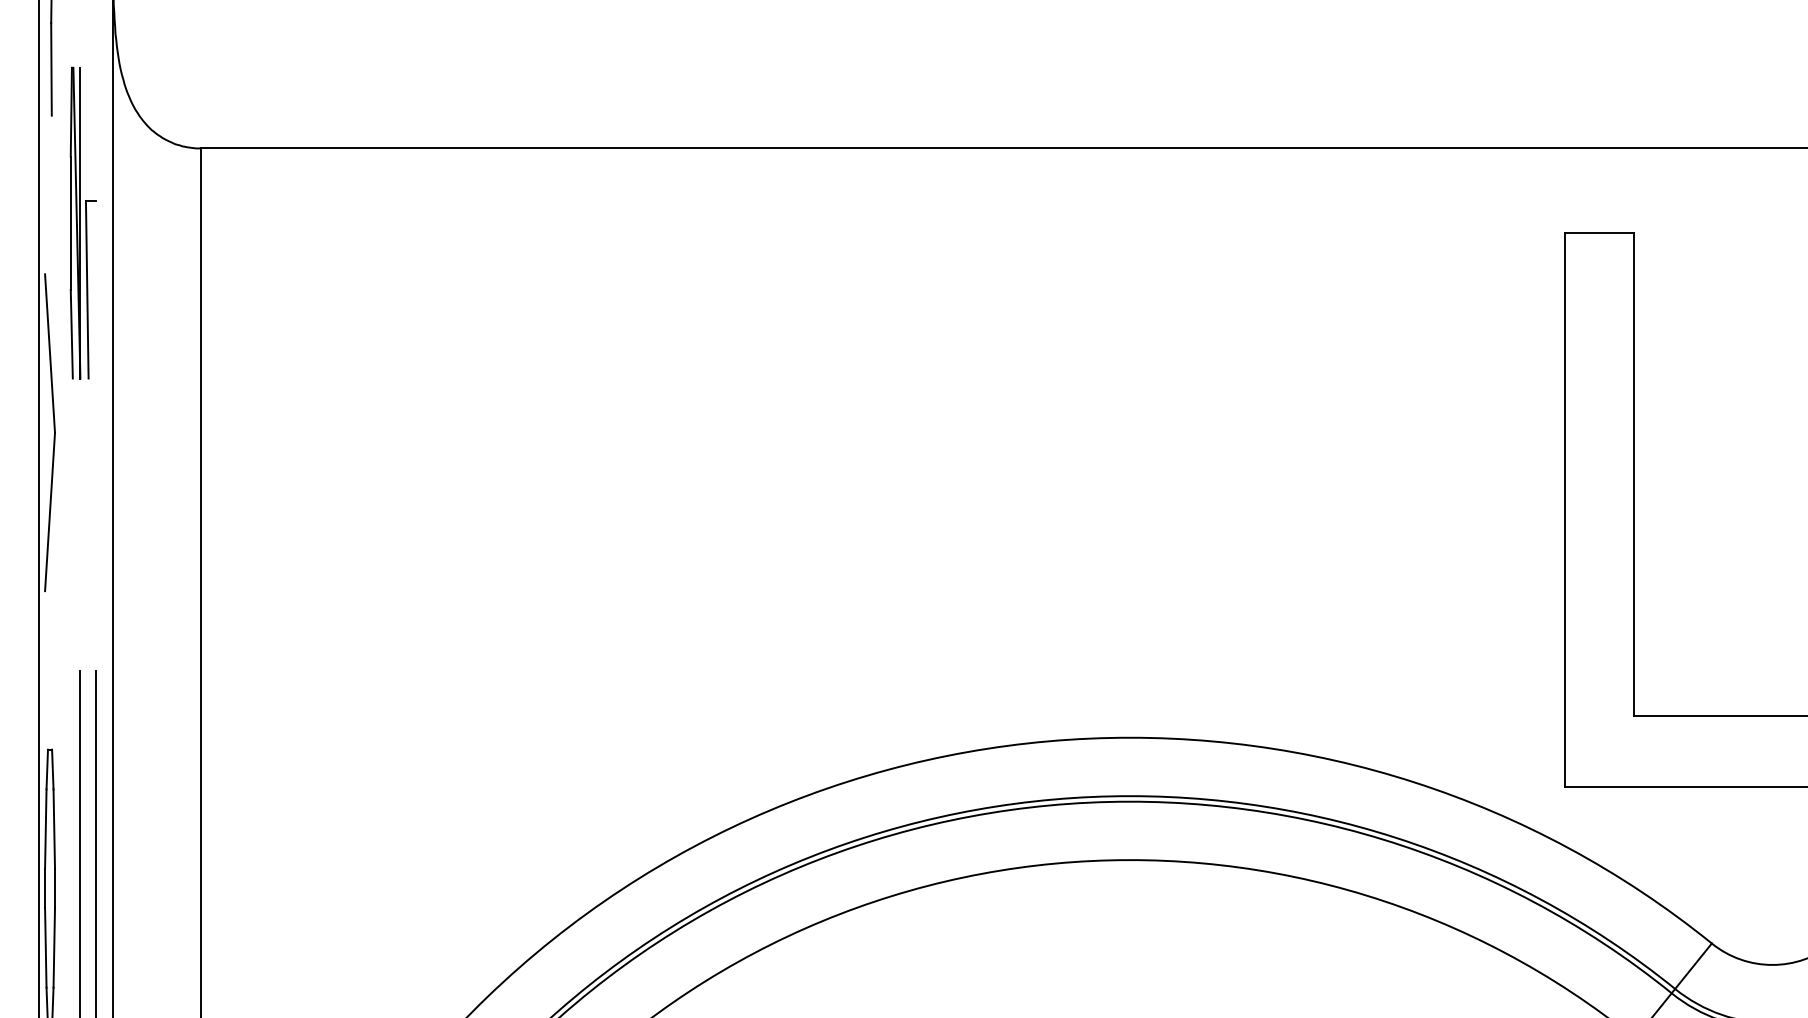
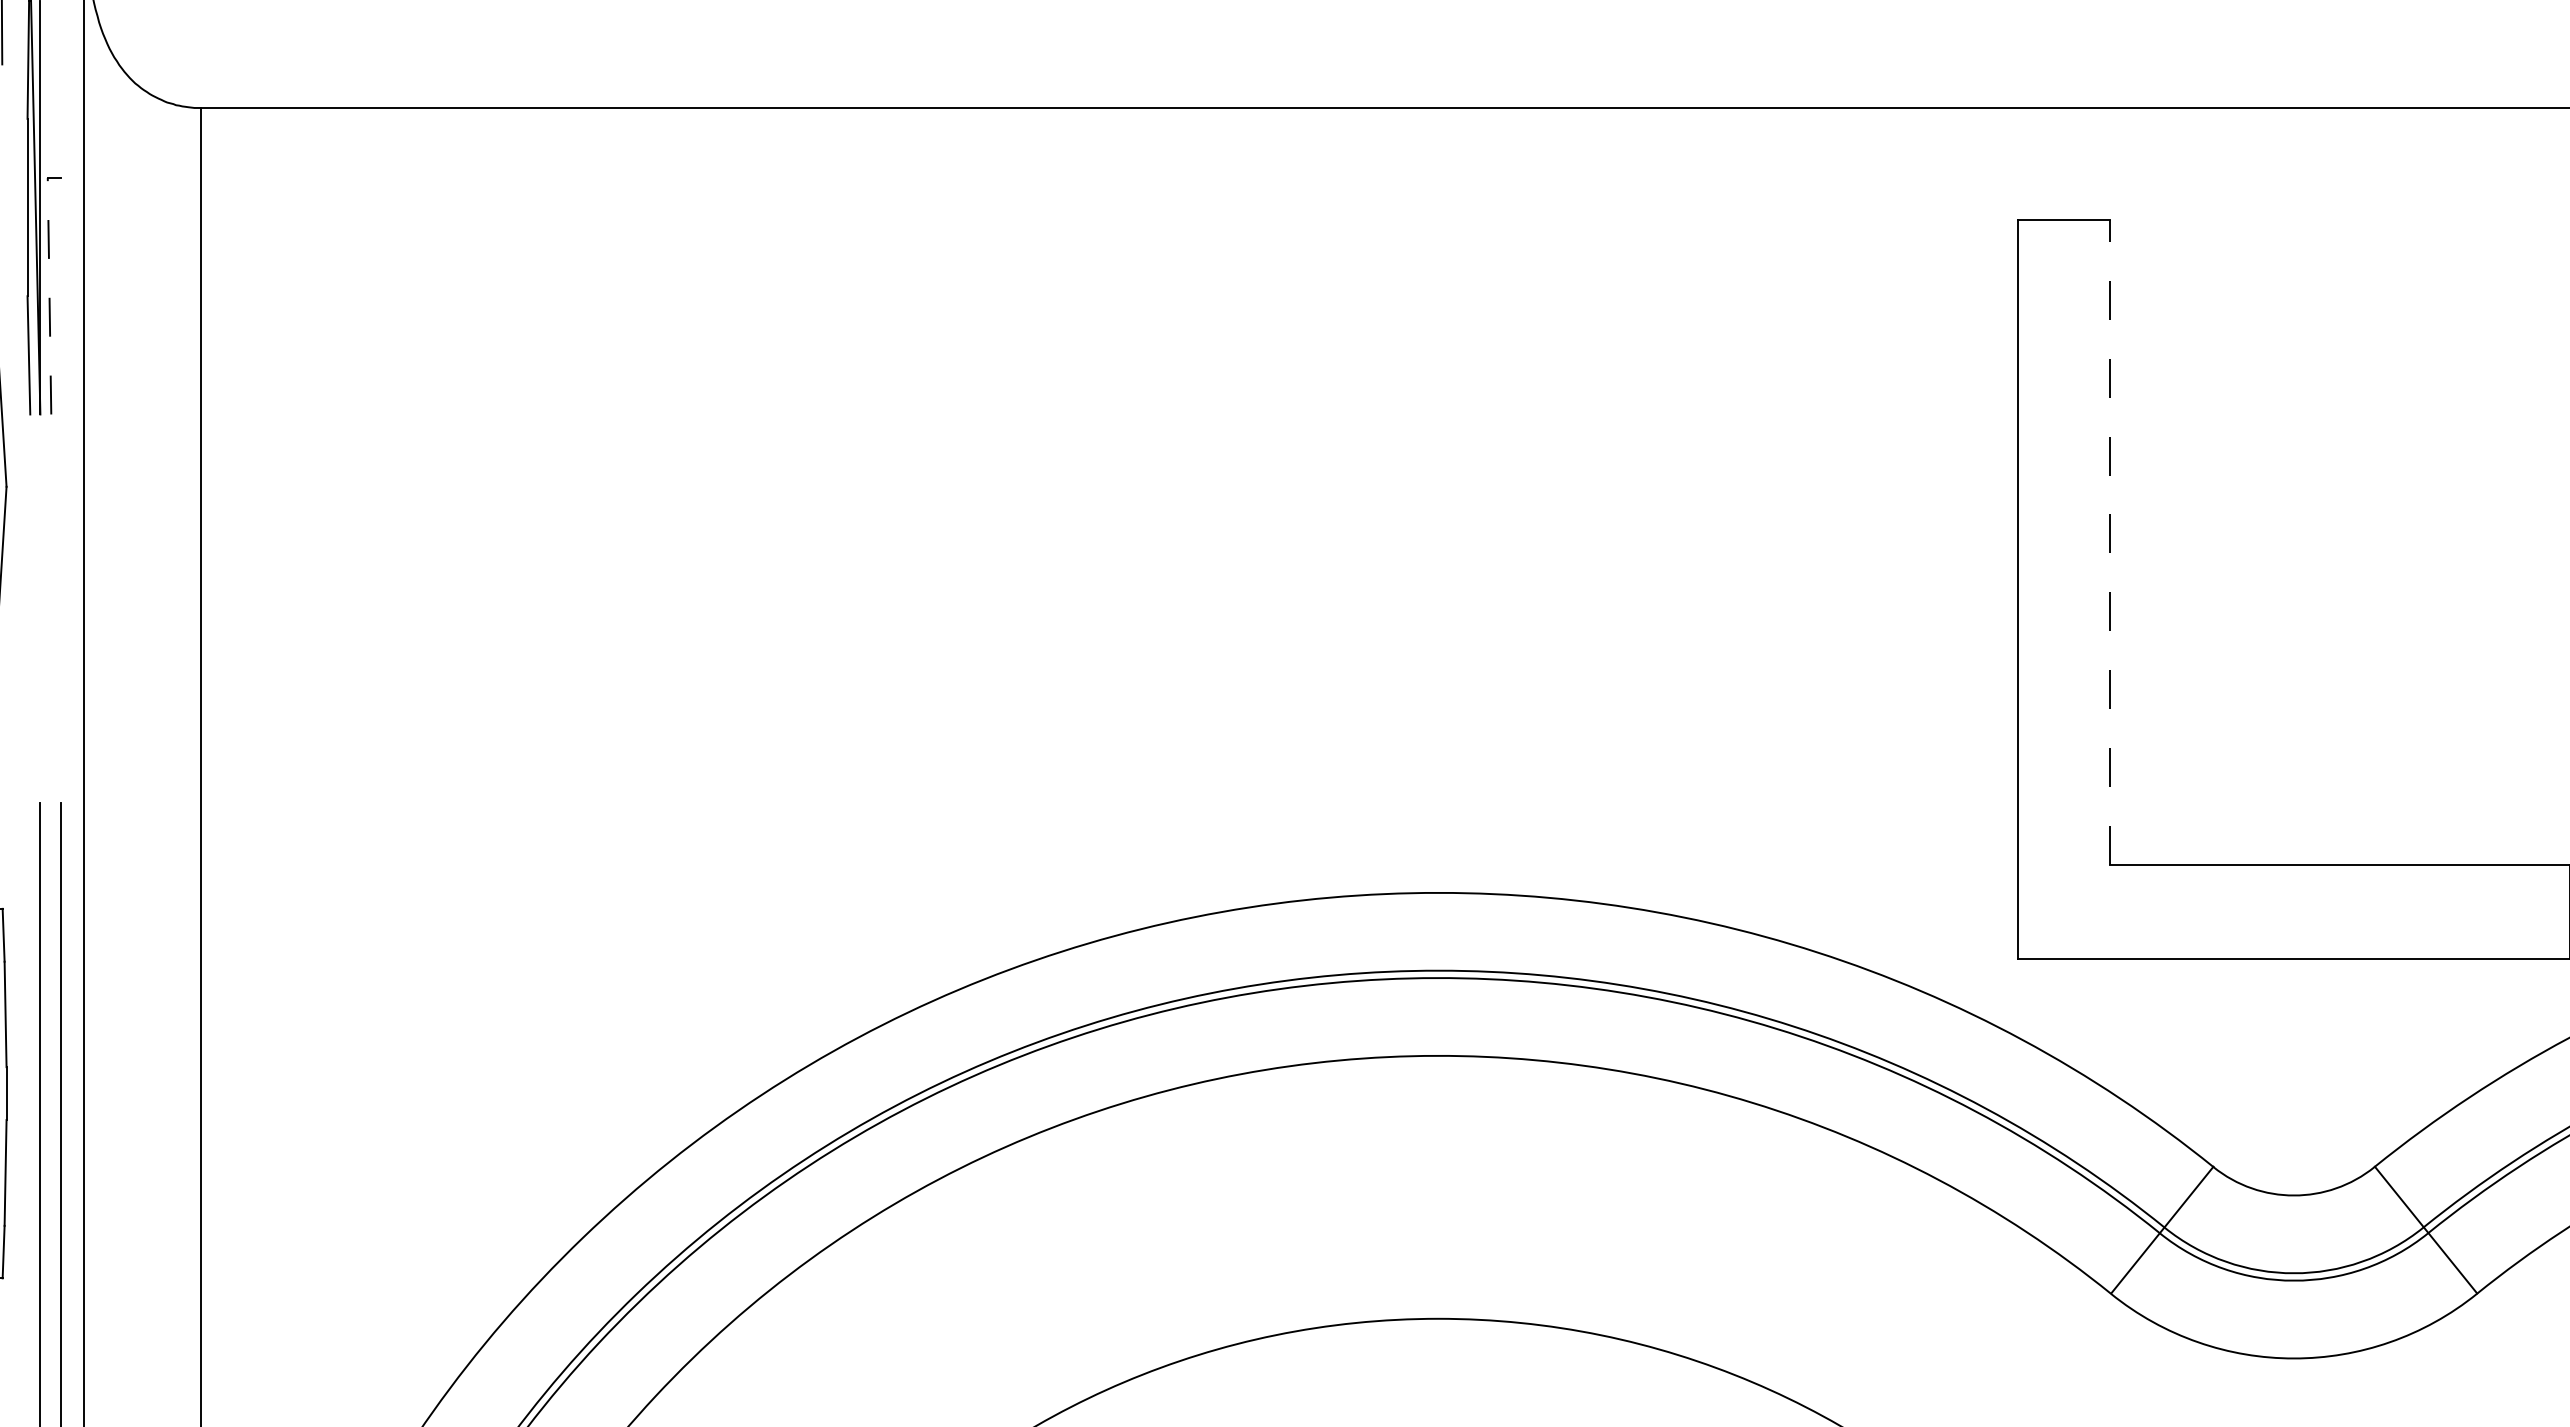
line: (87, 289) -> (49, 295), solid -> dashed
line: (1634, 473) -> (2110, 541), solid -> dashed

